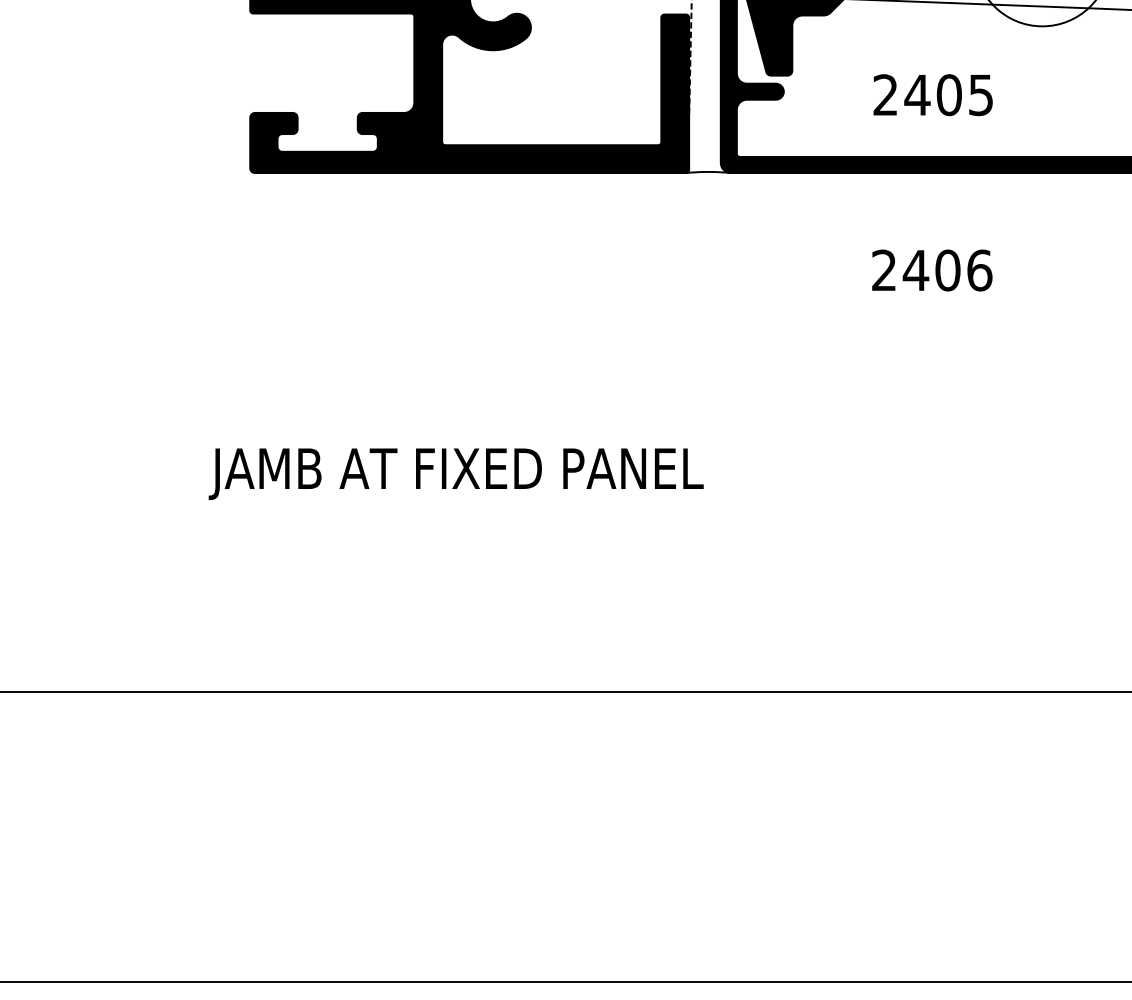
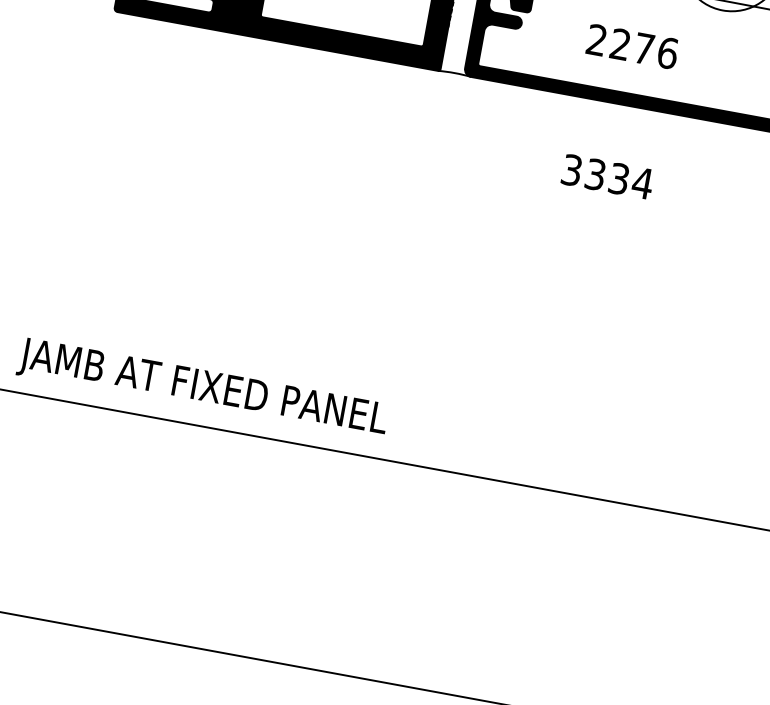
text: (948, 95) -> (643, 49), 2405 -> 2276
text: (932, 270) -> (607, 176), 2406 -> 3334
text: (455, 474) -> (202, 389), moved

